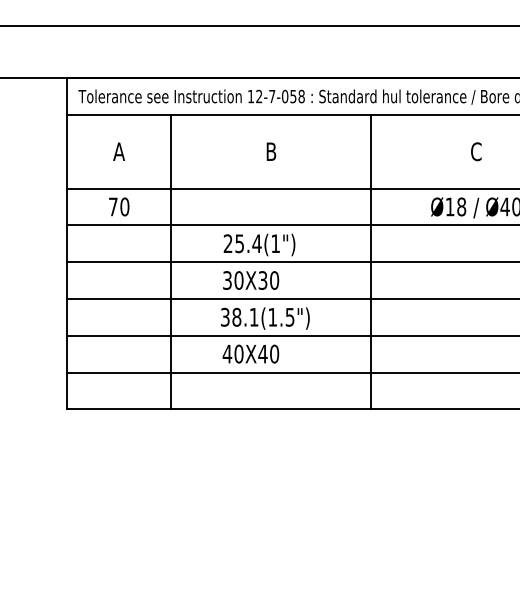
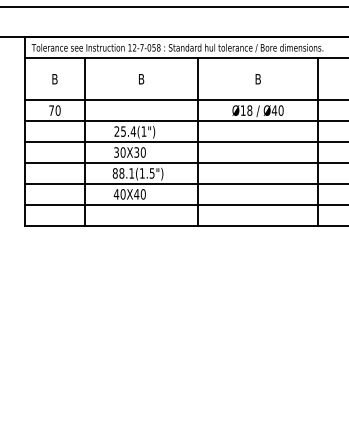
text: (476, 150) -> (258, 78), C -> B
text: (118, 152) -> (54, 79), A -> B
text: (223, 317) -> (114, 173), 38.1(1.5") -> 88.1(1.5")

